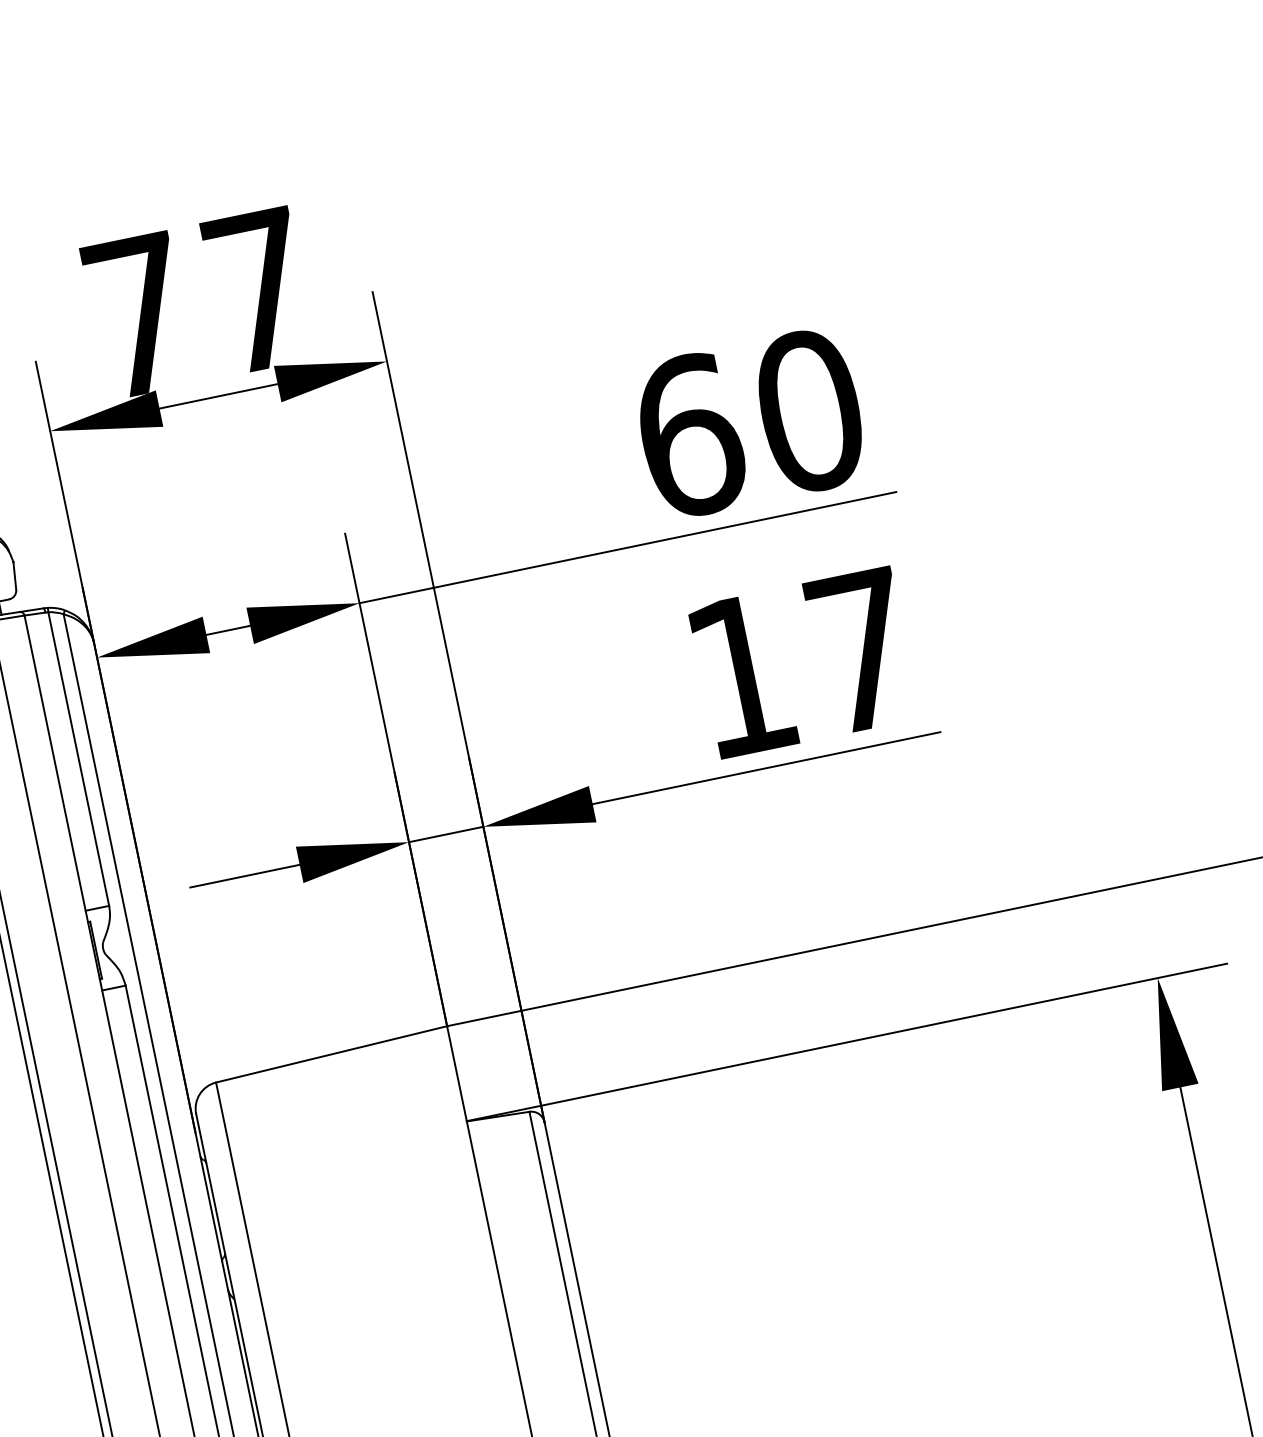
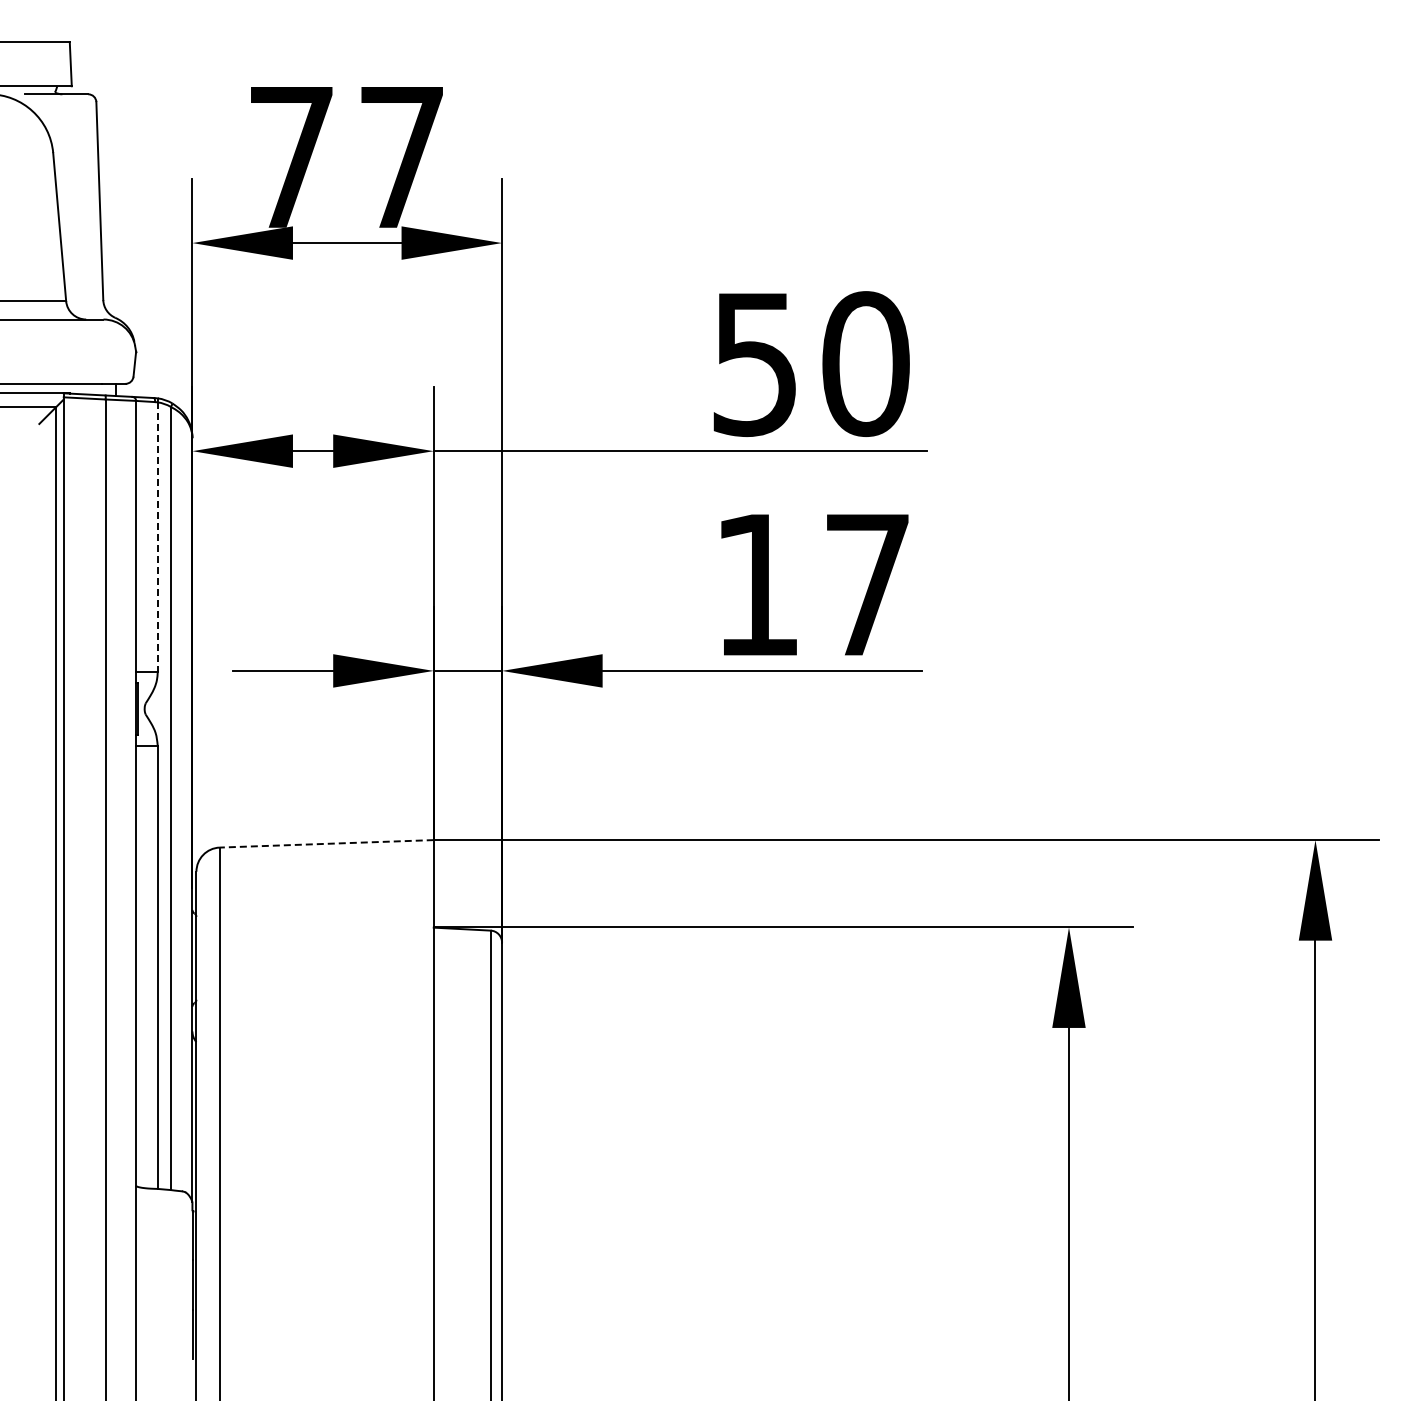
text: (691, 436) -> (756, 364), 60 -> 50
line: (78, 759) -> (157, 537), solid -> dashed
line: (331, 1054) -> (326, 843), solid -> dashed

